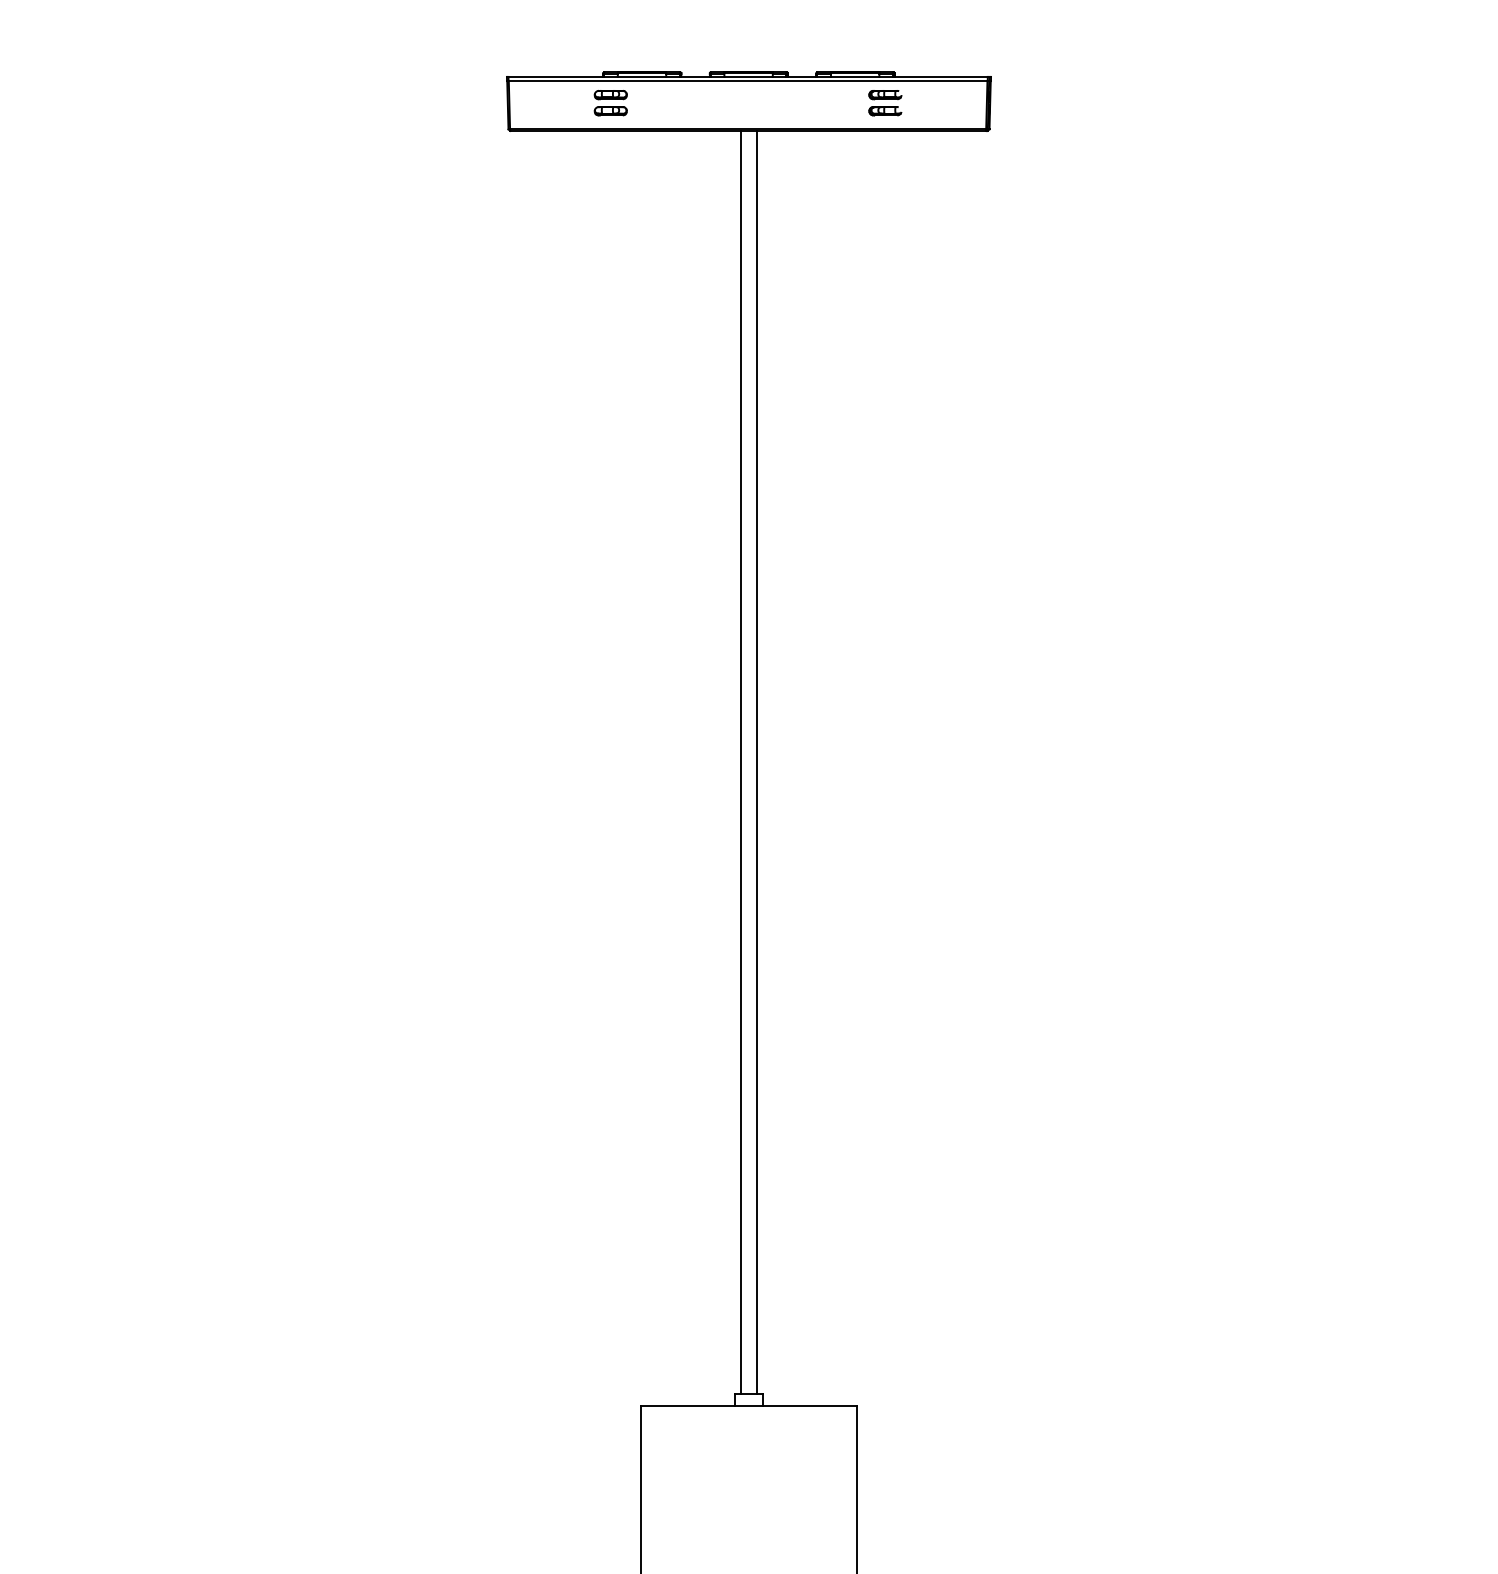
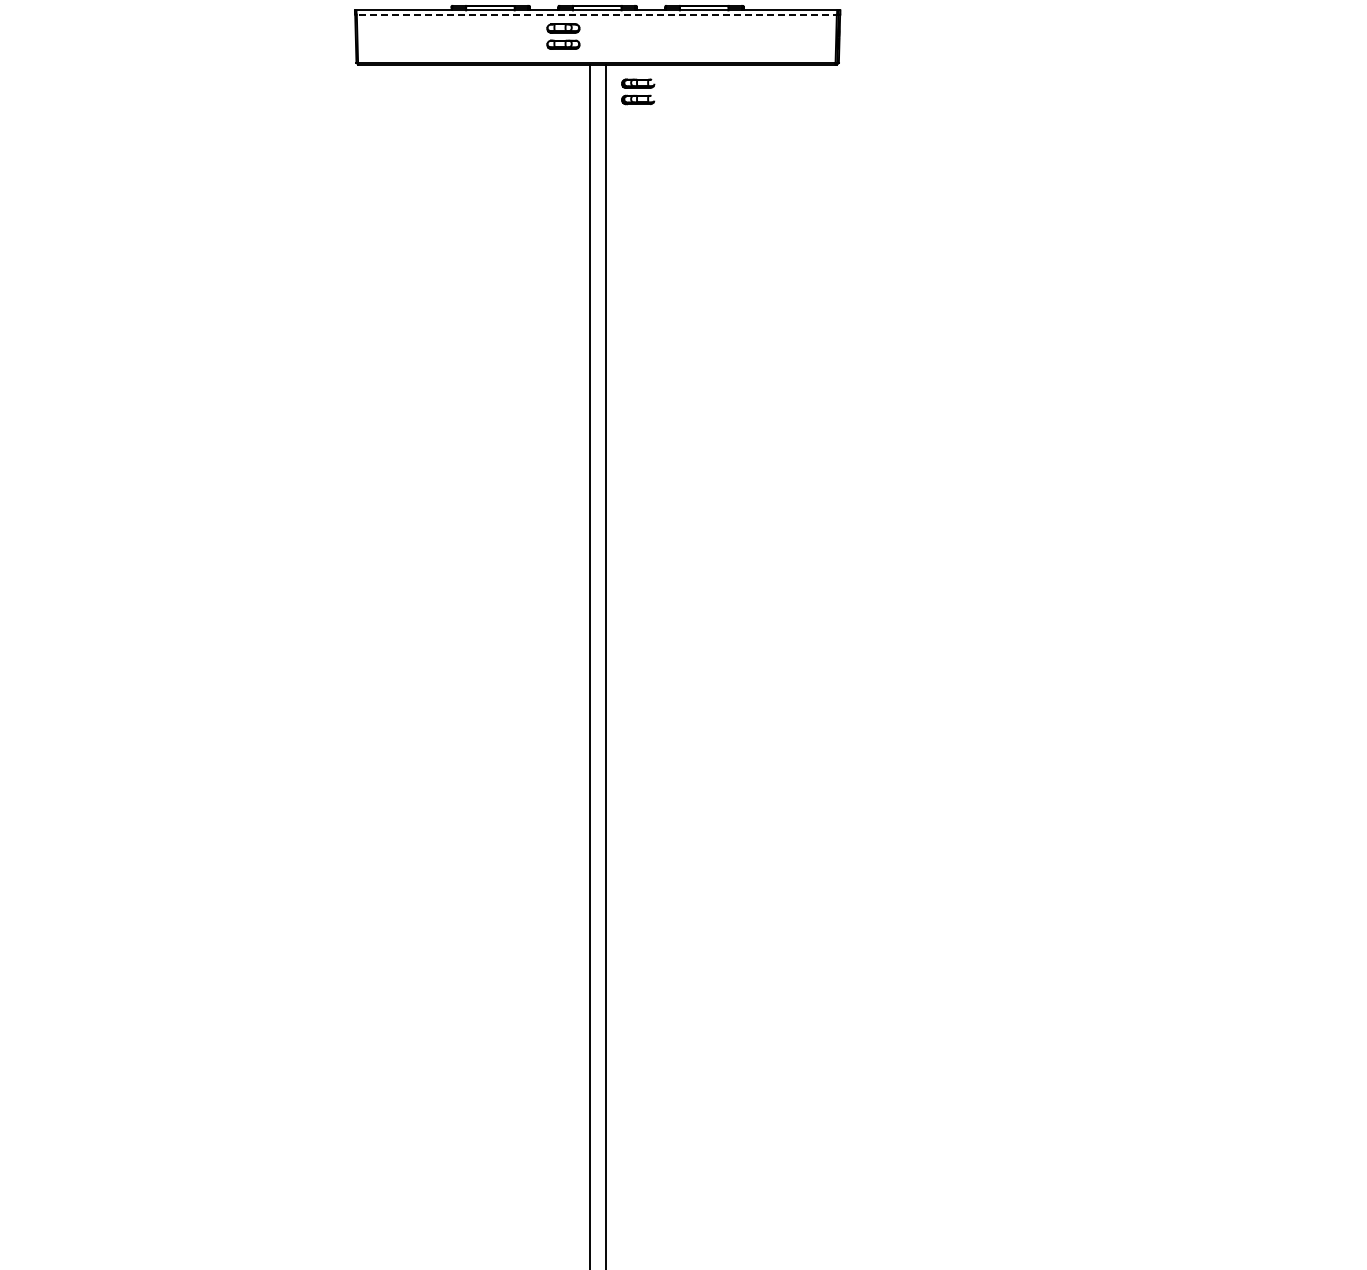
line: (749, 81) -> (598, 15), solid -> dashed
part: (610, 103) -> (563, 37), moved
part: (885, 103) -> (638, 92), moved

